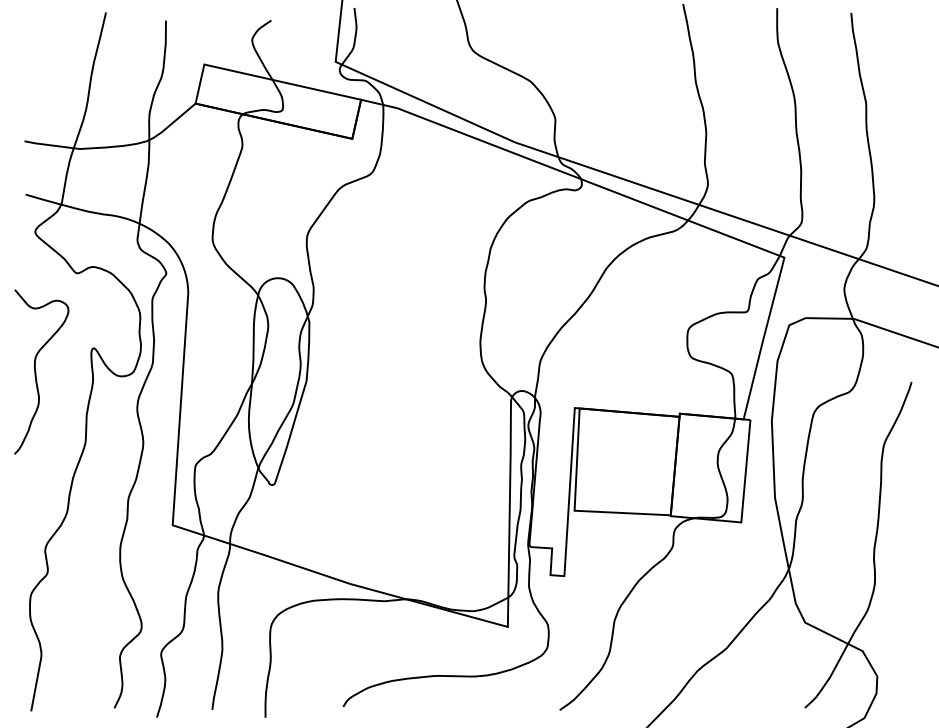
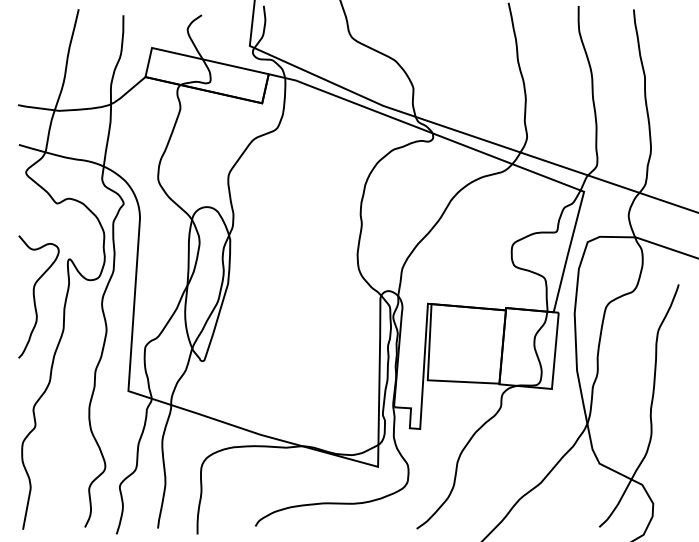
curve: (37, 374) -> (35, 298), moved

